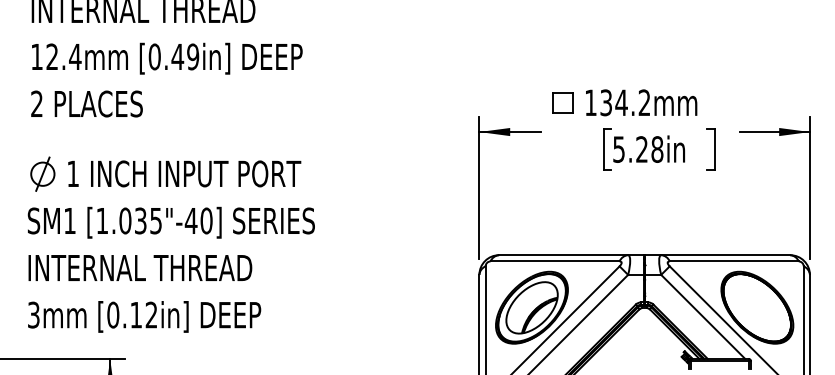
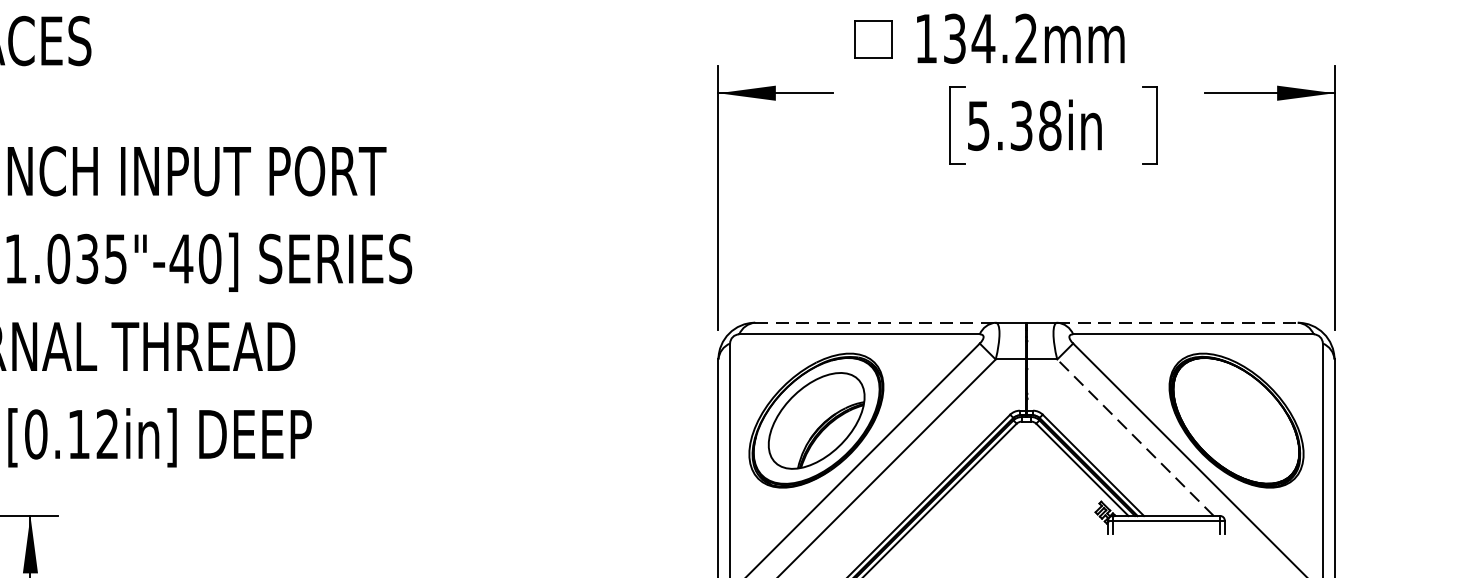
text: (641, 149) -> (1020, 125), 5.28in -> 5.38in
line: (563, 255) -> (875, 323), solid -> dashed
line: (725, 255) -> (1177, 323), solid -> dashed
line: (702, 316) -> (1134, 436), solid -> dashed

